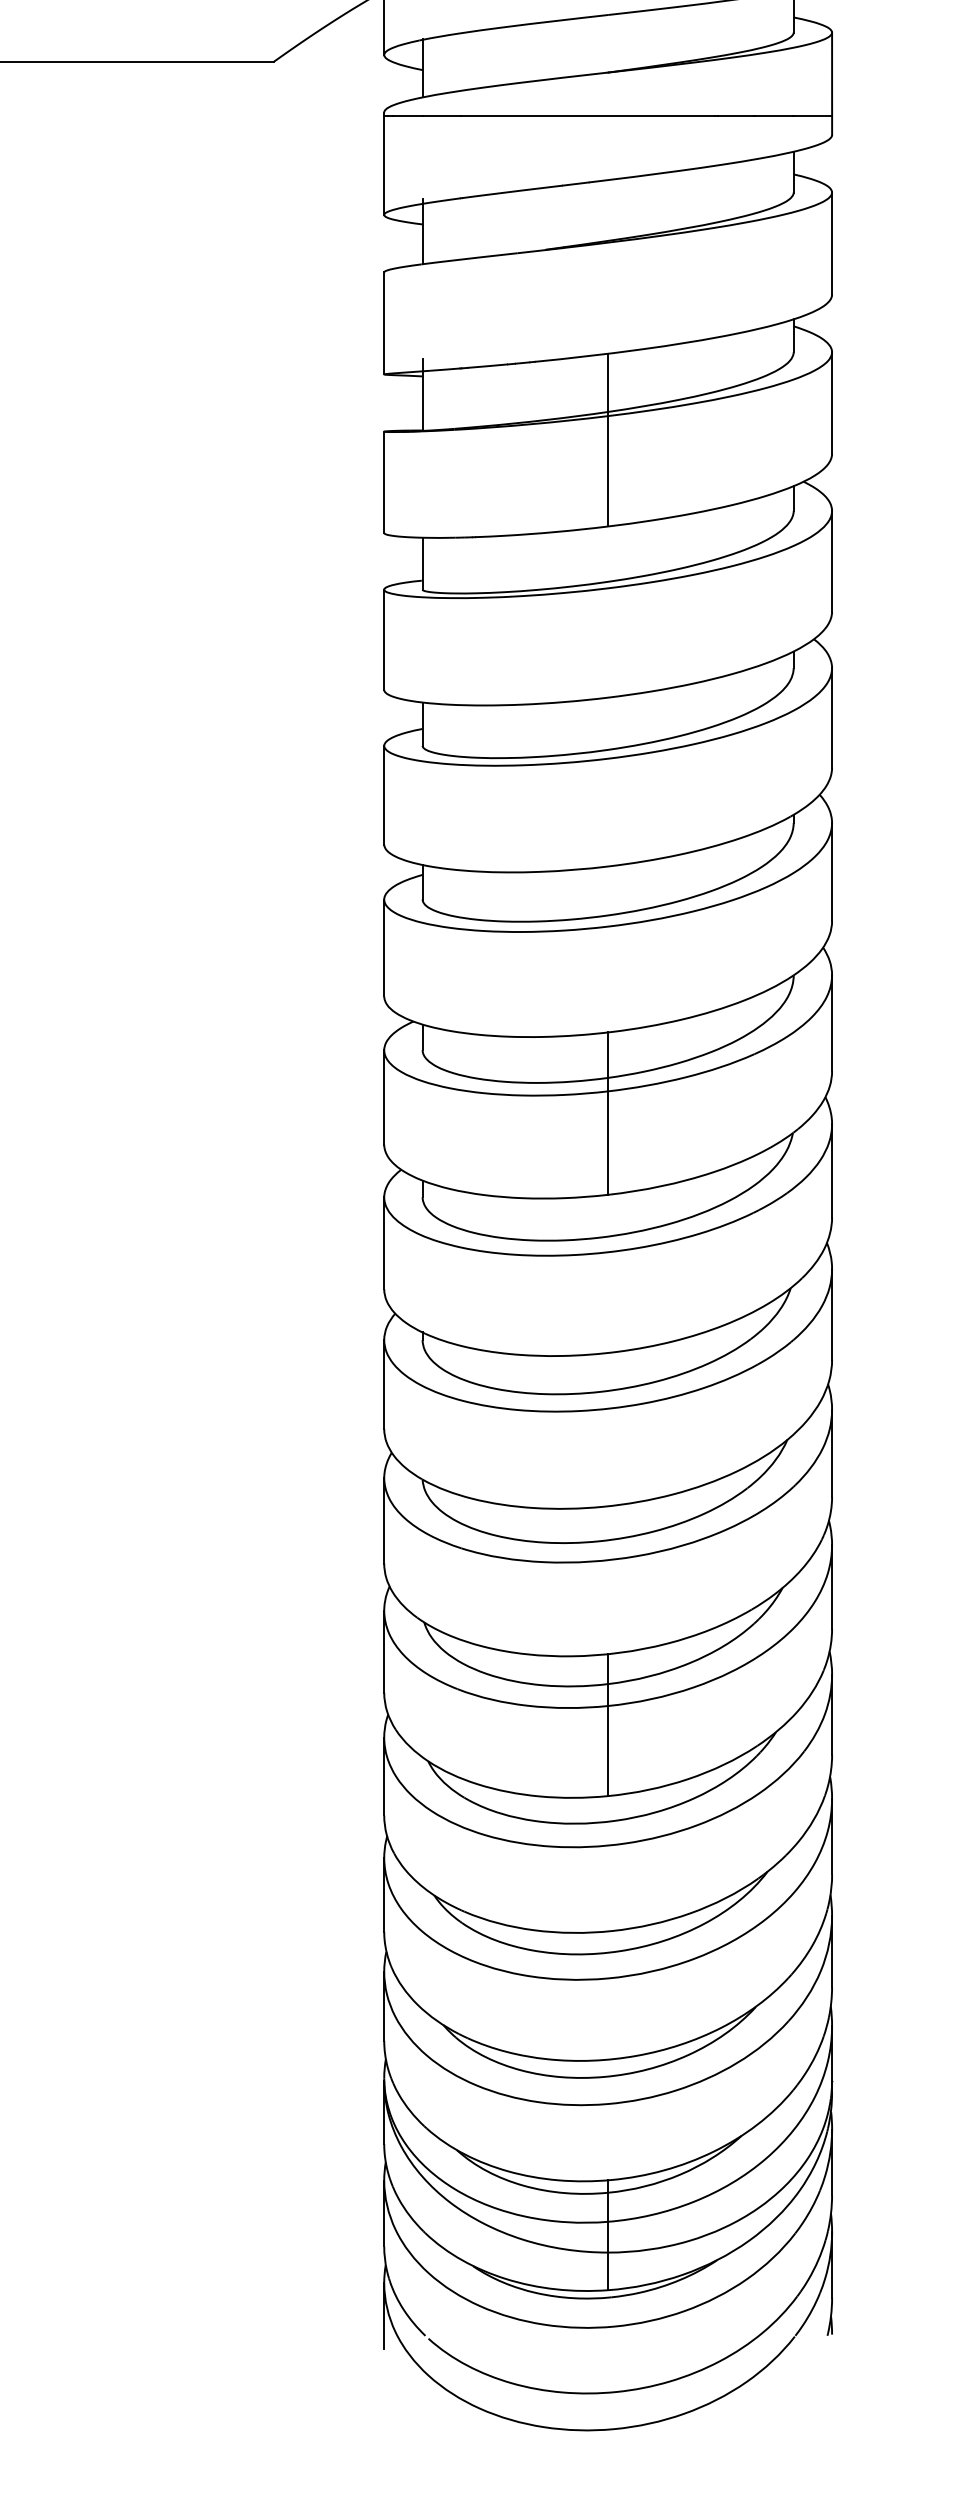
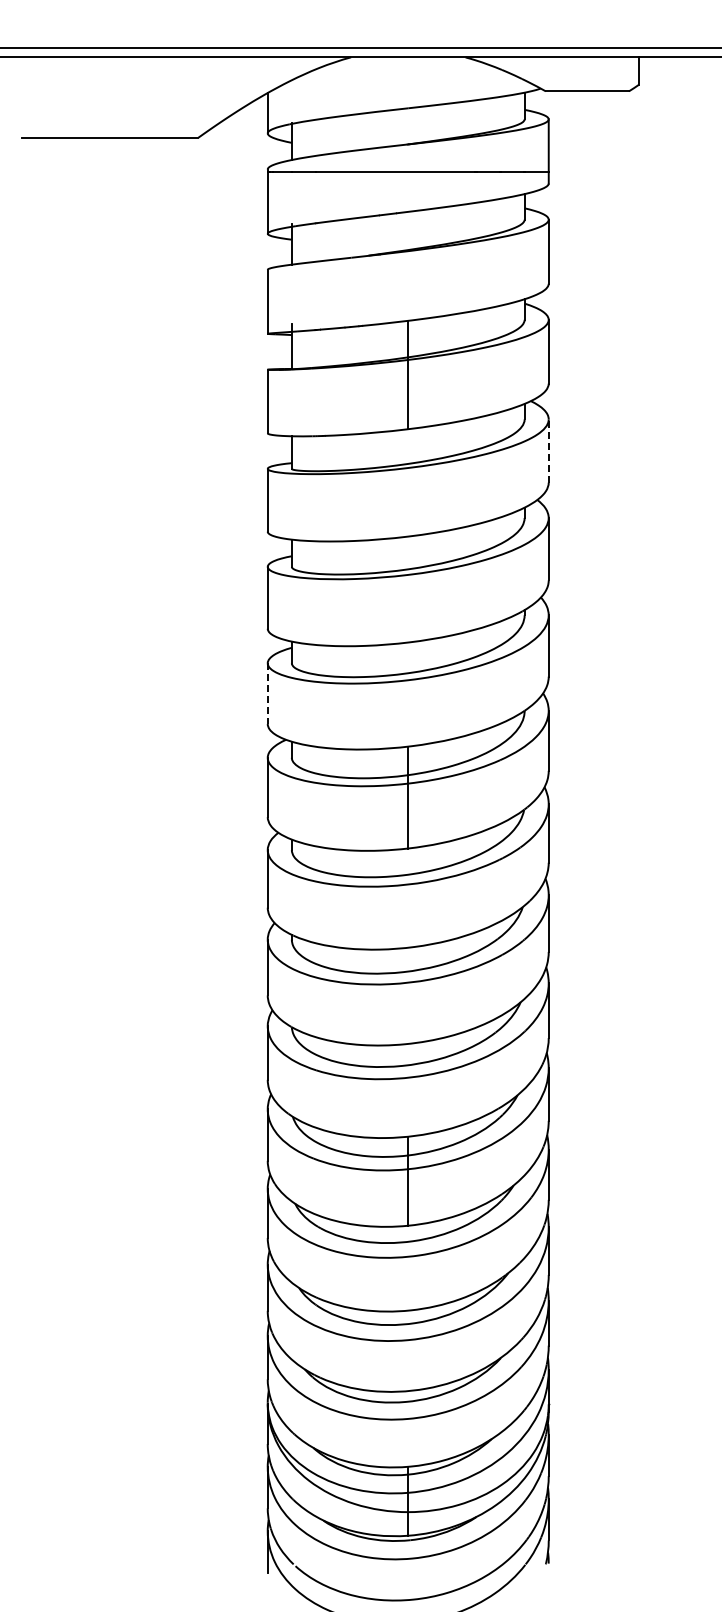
line: (831, 562) -> (548, 451), solid -> dashed
line: (383, 949) -> (267, 694), solid -> dashed

